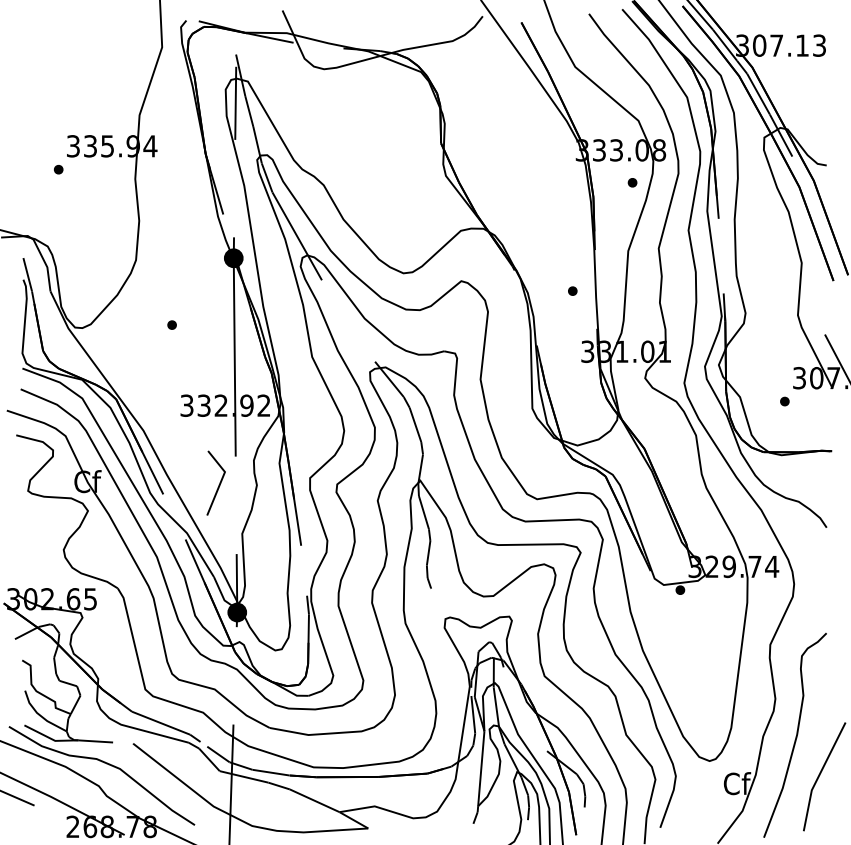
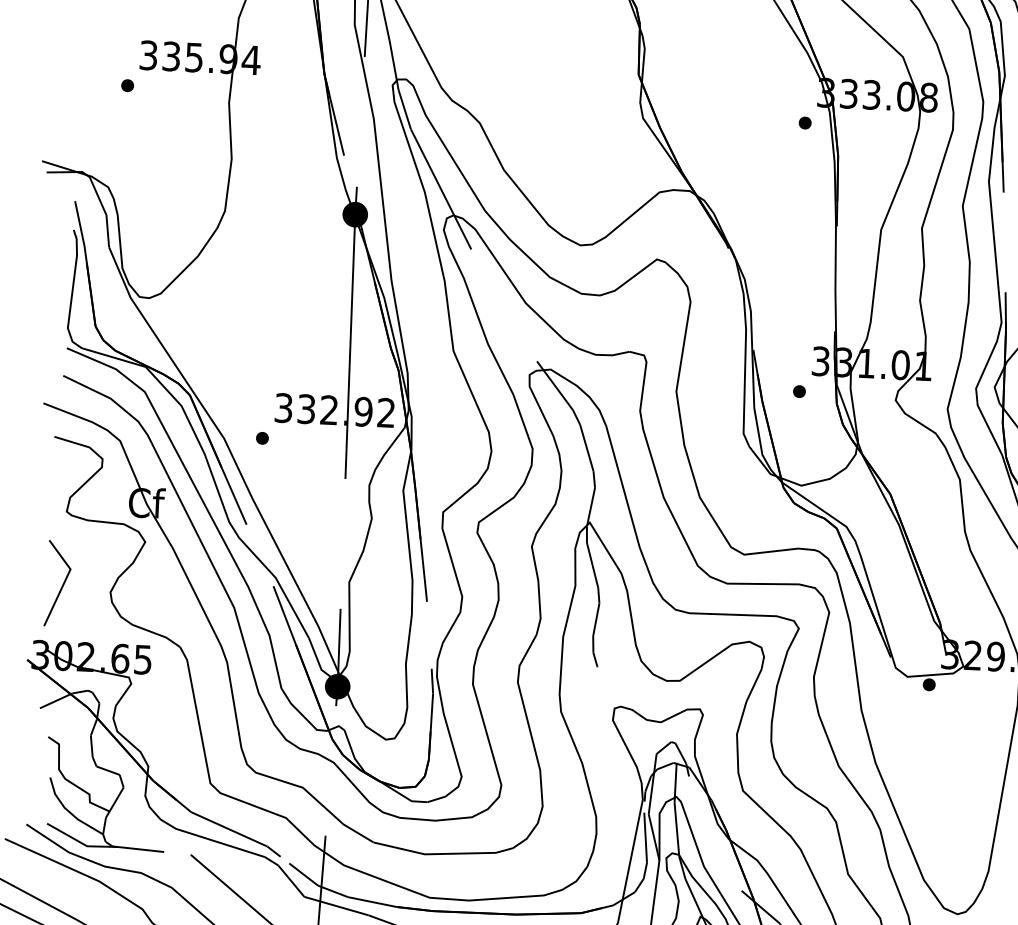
part: (632, 182) -> (805, 122), moved
part: (572, 290) -> (799, 390), moved
part: (171, 324) -> (261, 437), moved
line: (218, 484) -> (61, 585), moved

